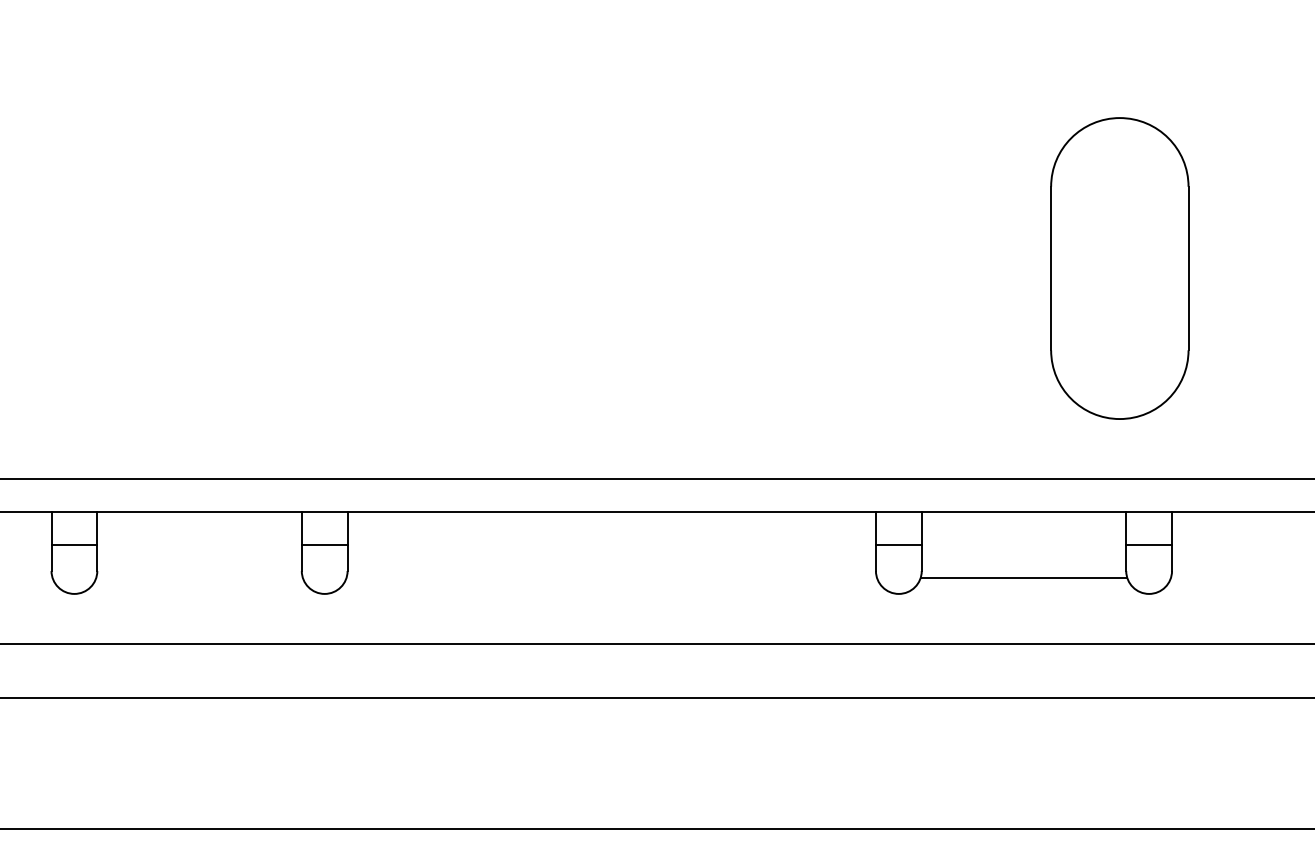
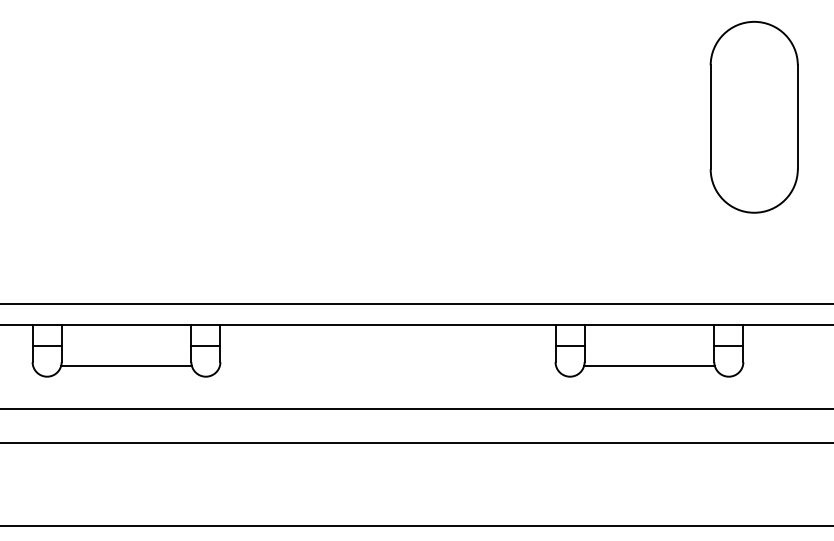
part: (1118, 268) -> (753, 117), moved
line: (199, 577) -> (126, 366), added

